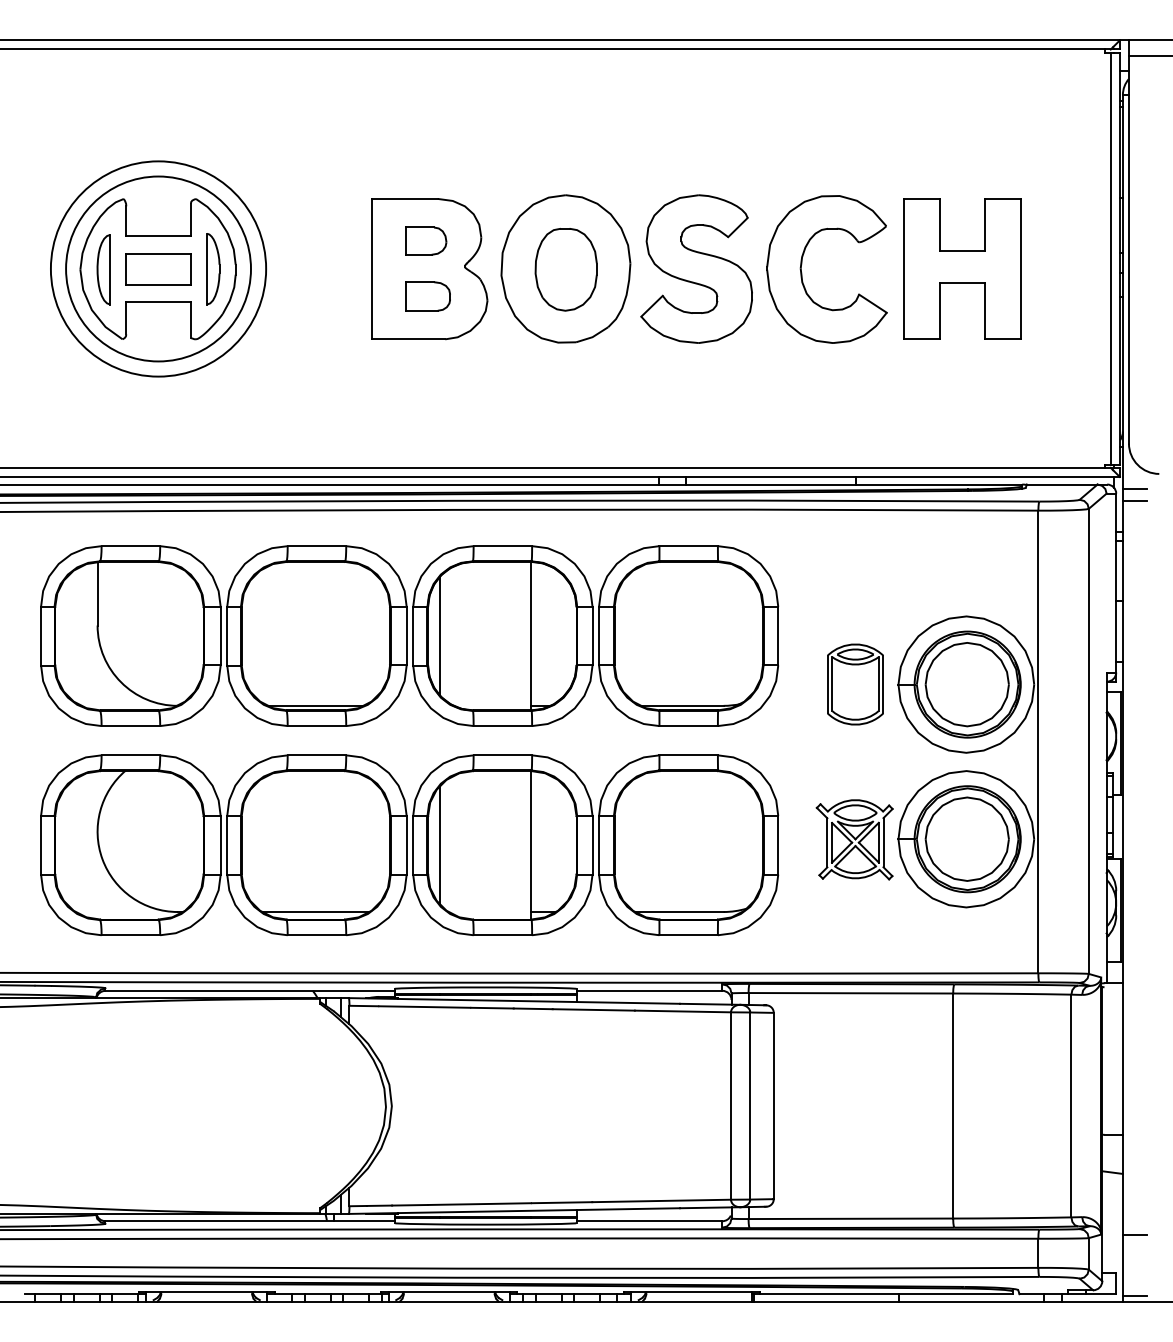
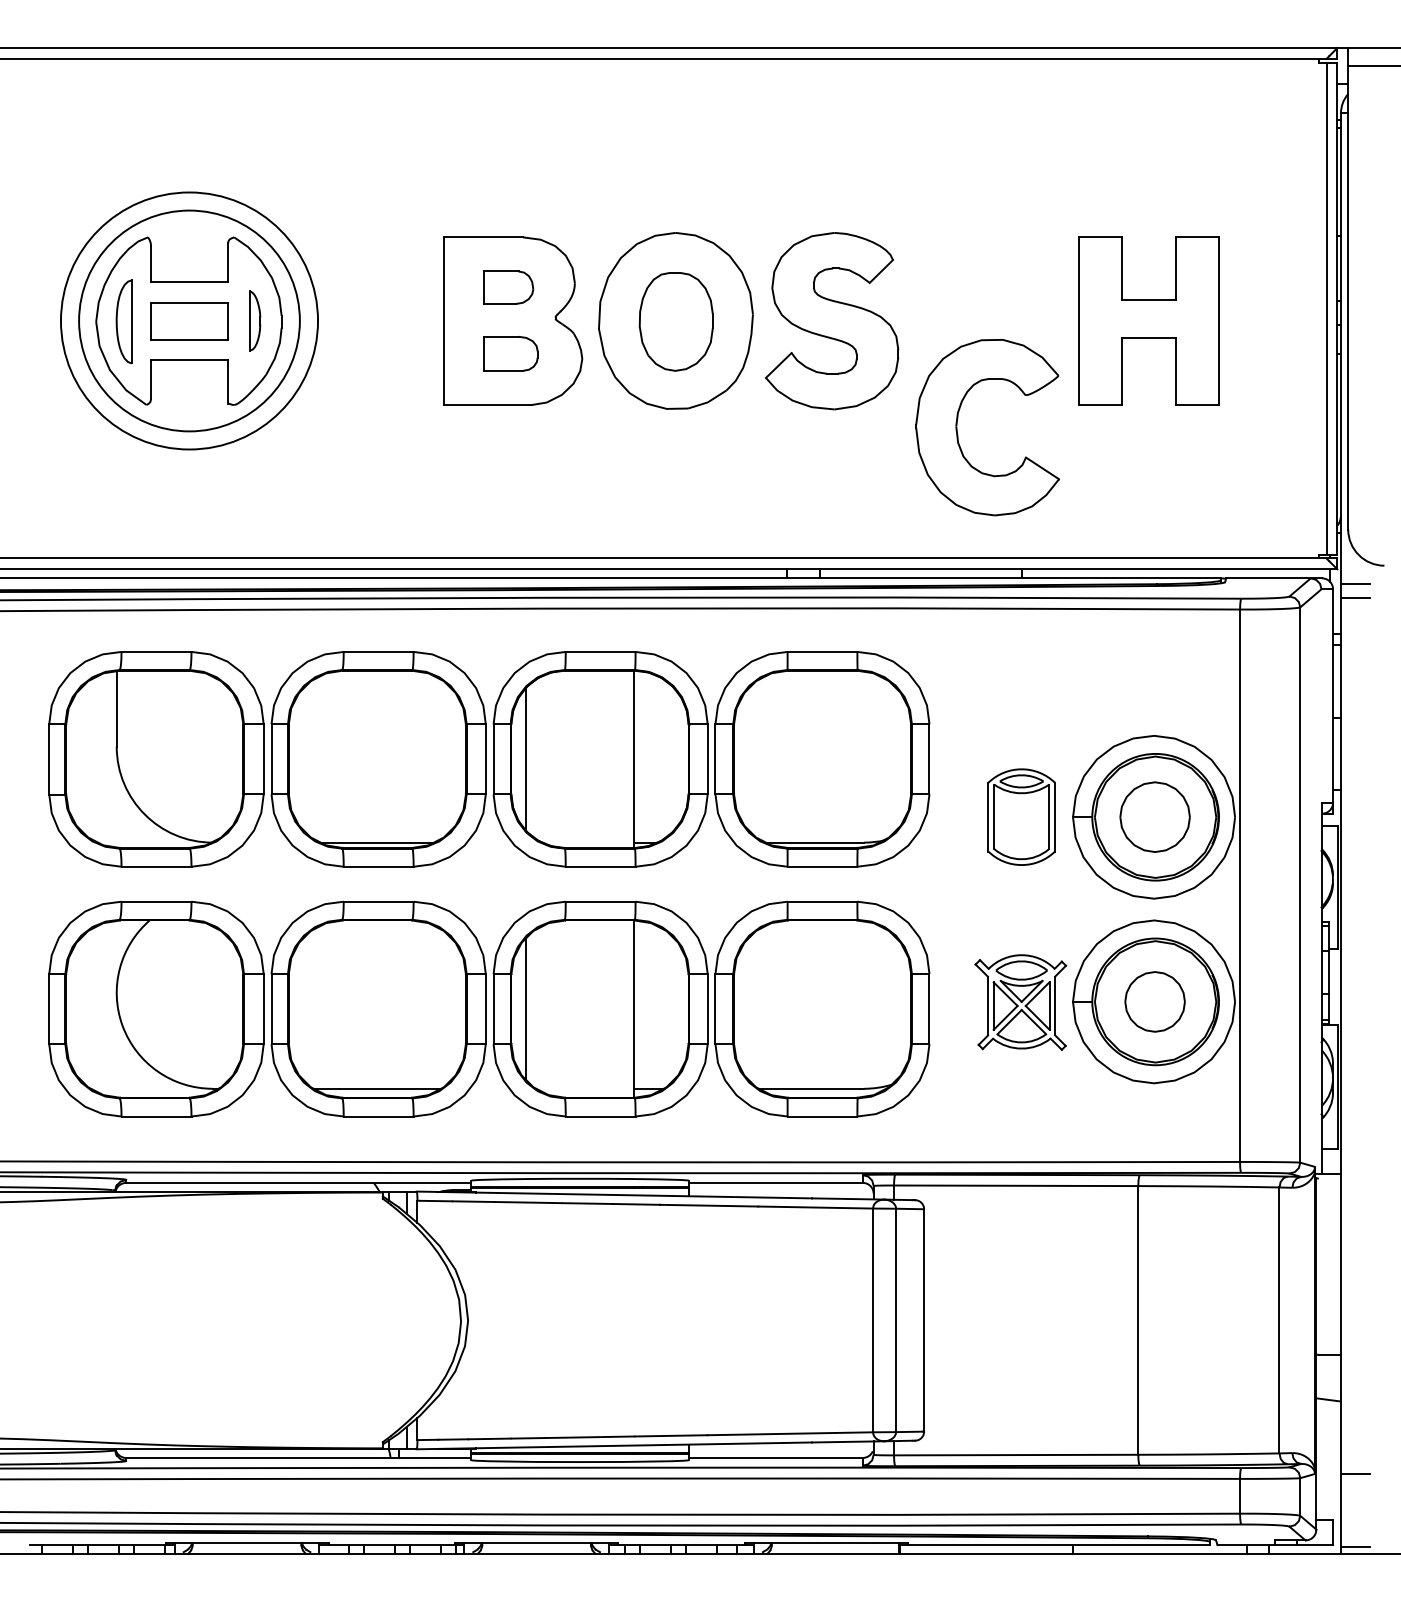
part: (213, 268) -> (255, 320), size x0.7
part: (802, 275) -> (958, 434), moved
part: (966, 683) -> (1154, 816), size x0.7
part: (966, 838) -> (1154, 1001), size x0.6

